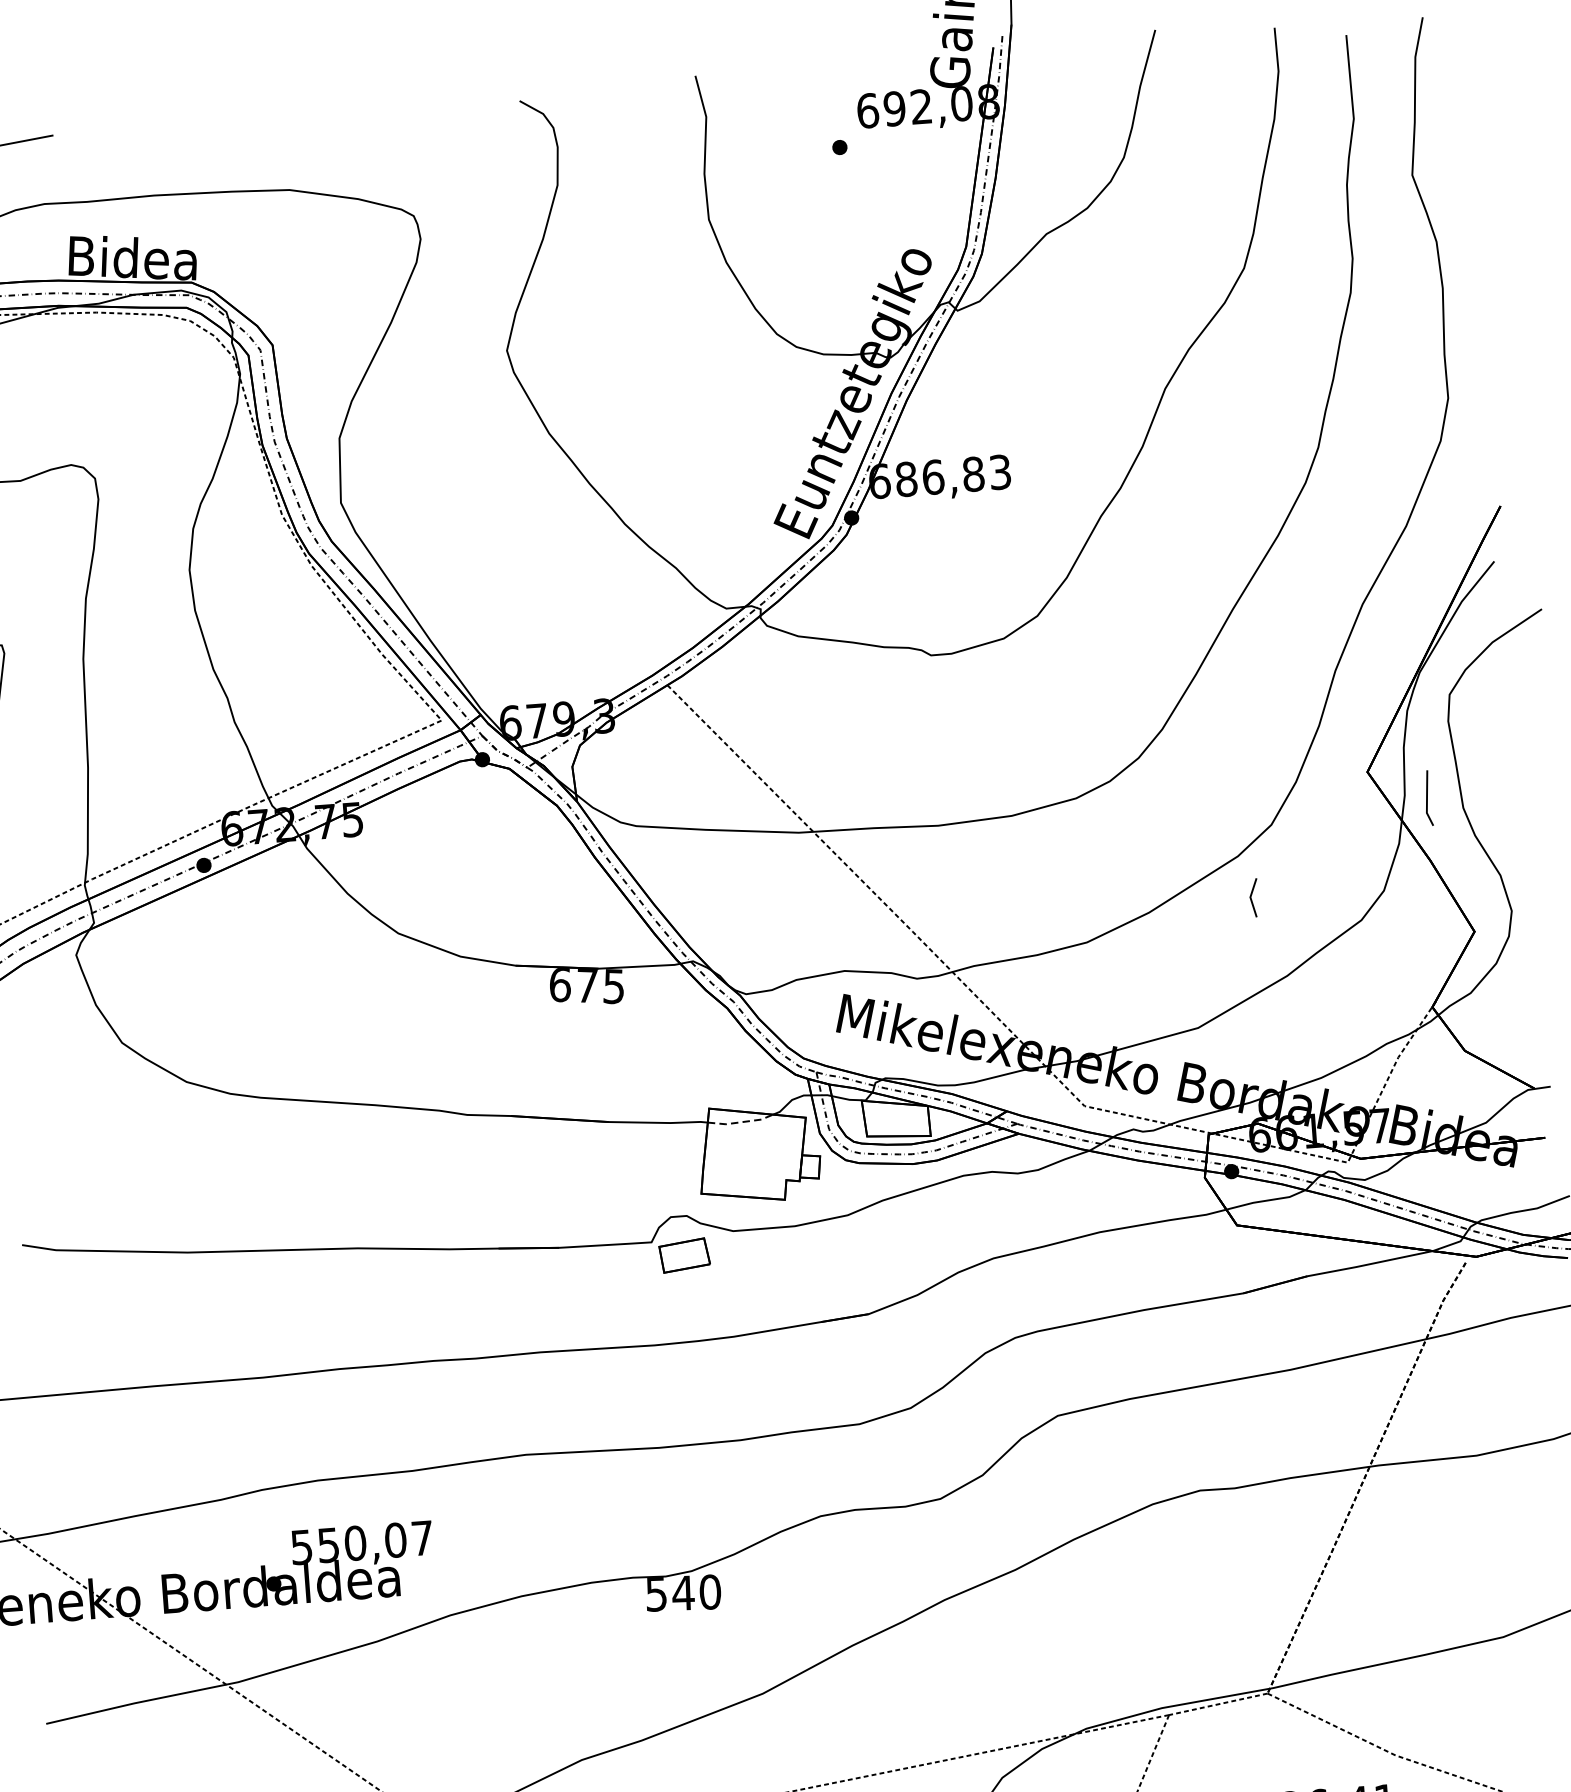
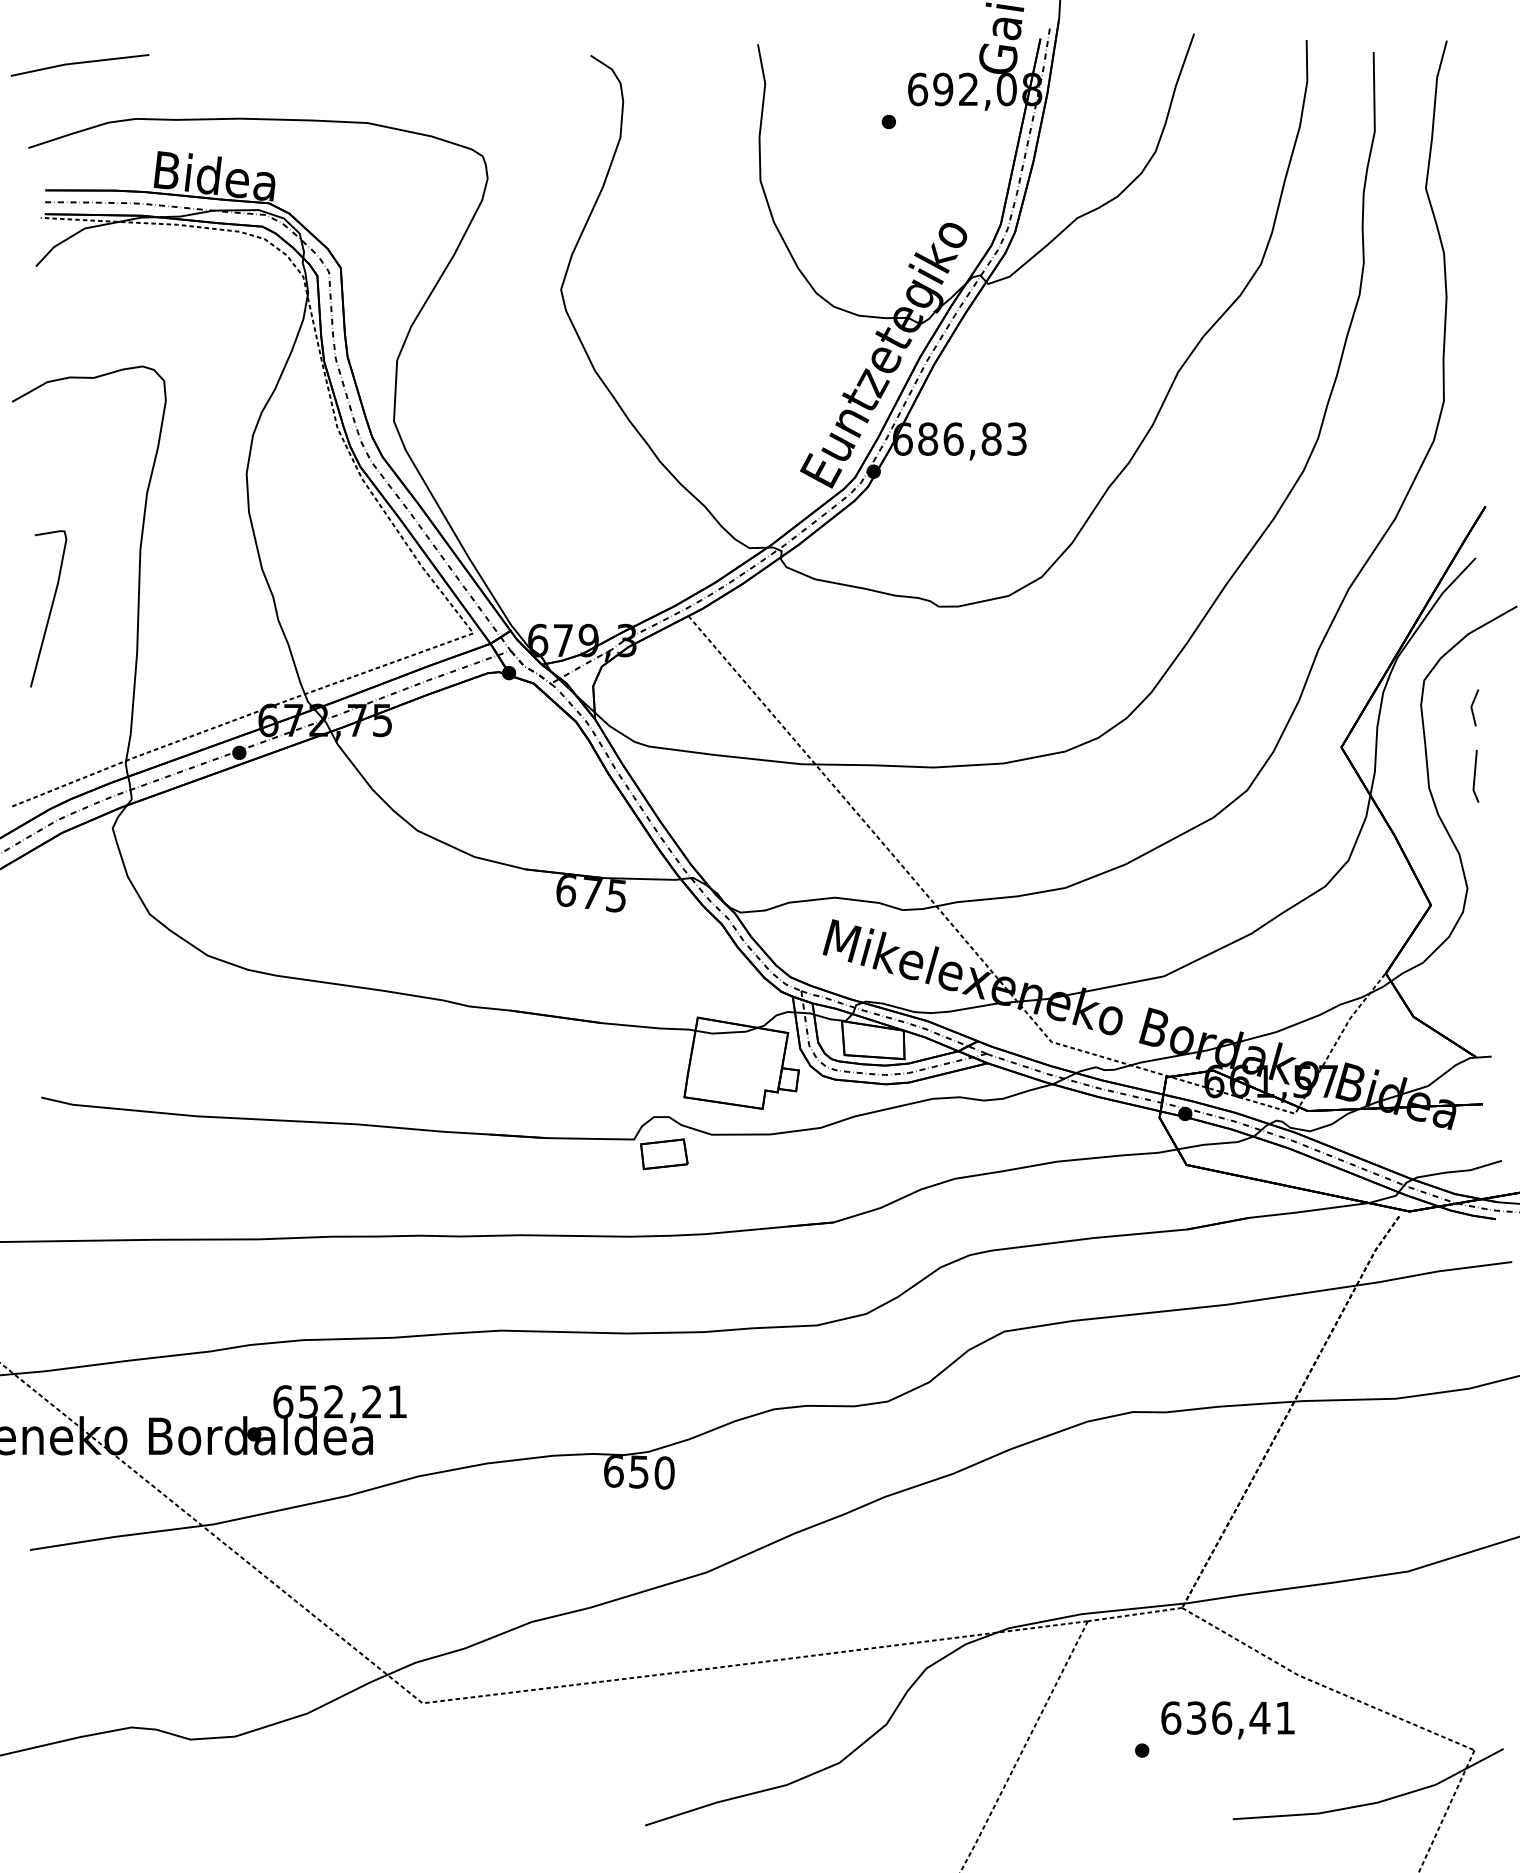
line: (1427, 798) -> (1475, 776), moved
line: (1251, 897) -> (1472, 707), moved
line: (741, 1121) -> (727, 1032), dashed -> solid
text: (361, 1542) -> (339, 1401), 550,07 -> 652,21
text: (669, 1593) -> (626, 1471), 540 -> 650

